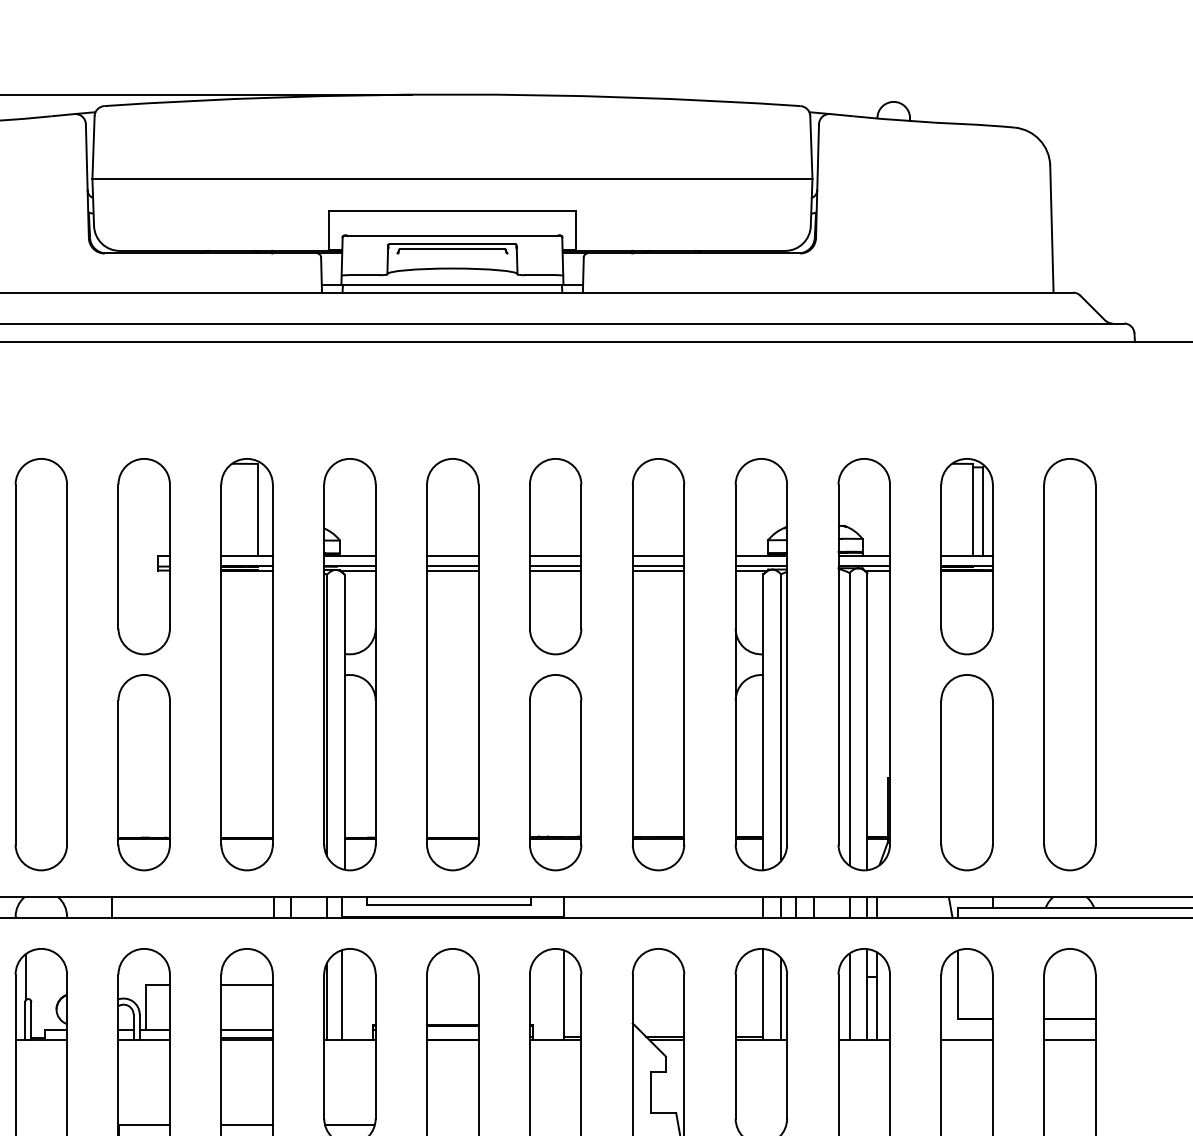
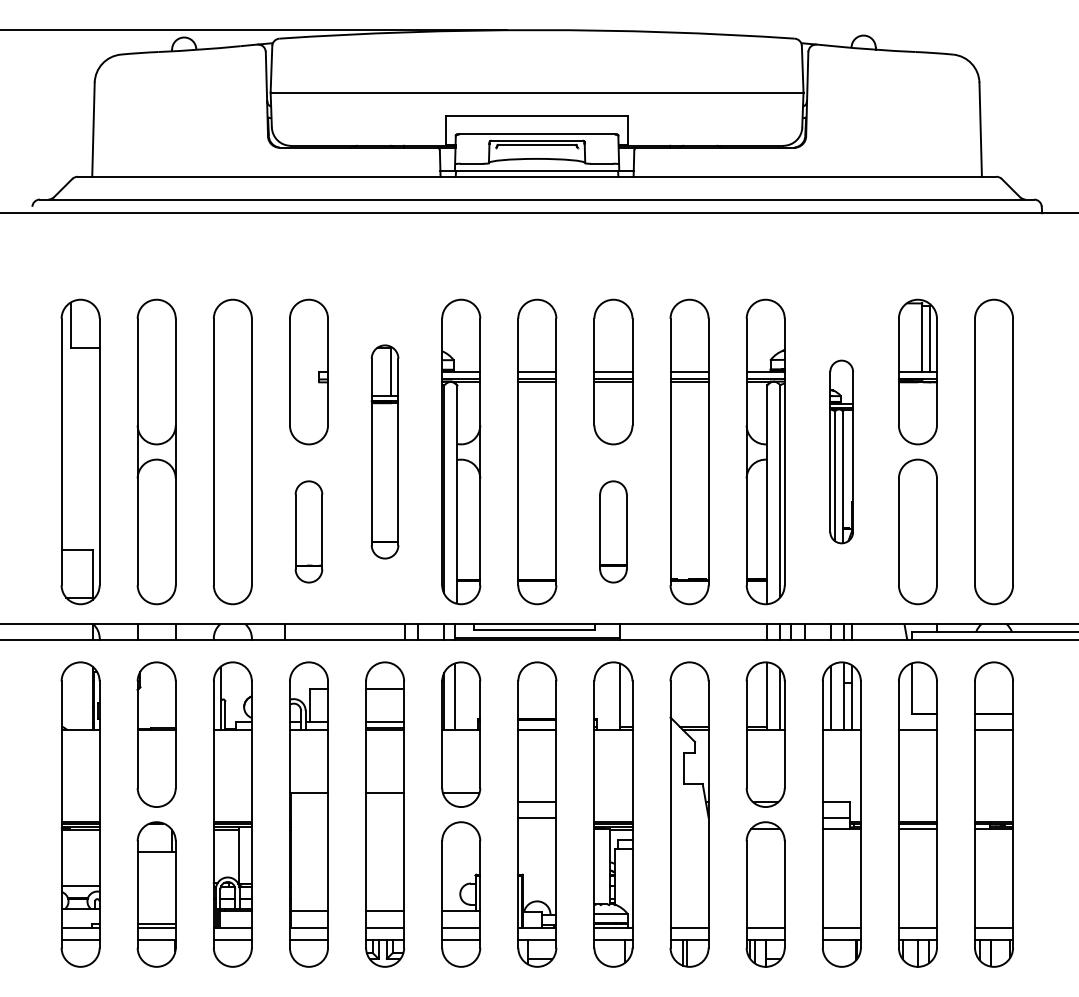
part: (246, 663) -> (384, 451), size x0.7
part: (863, 663) -> (841, 451), size x0.6
part: (143, 772) -> (308, 531), size x0.7
part: (555, 772) -> (613, 531), size x0.7

